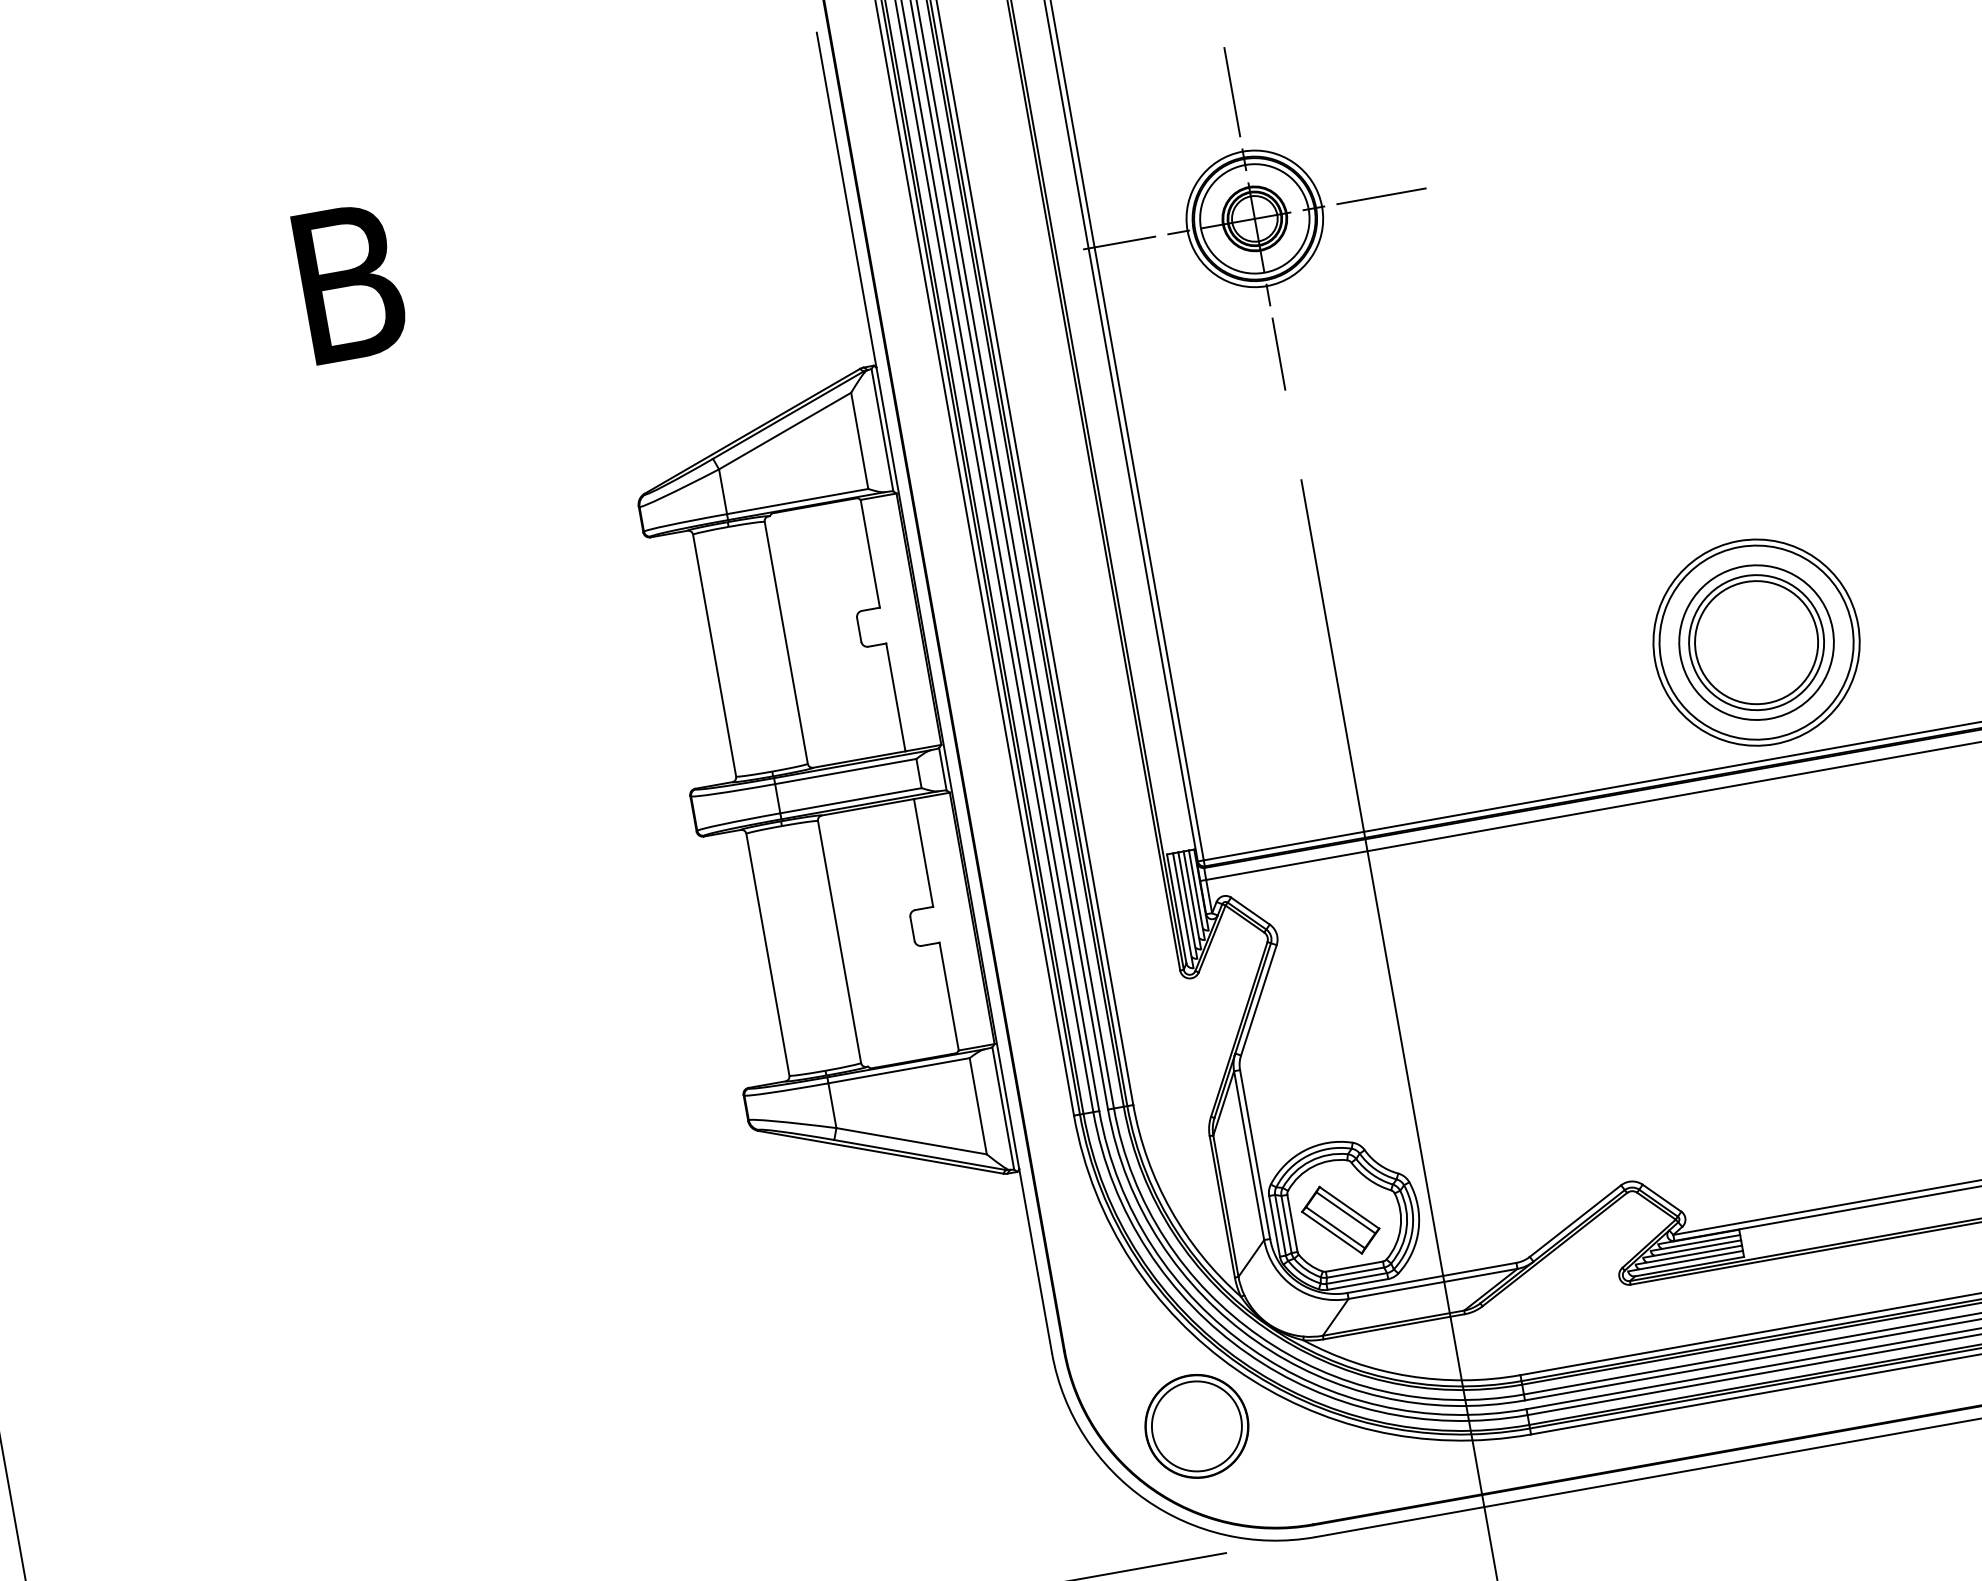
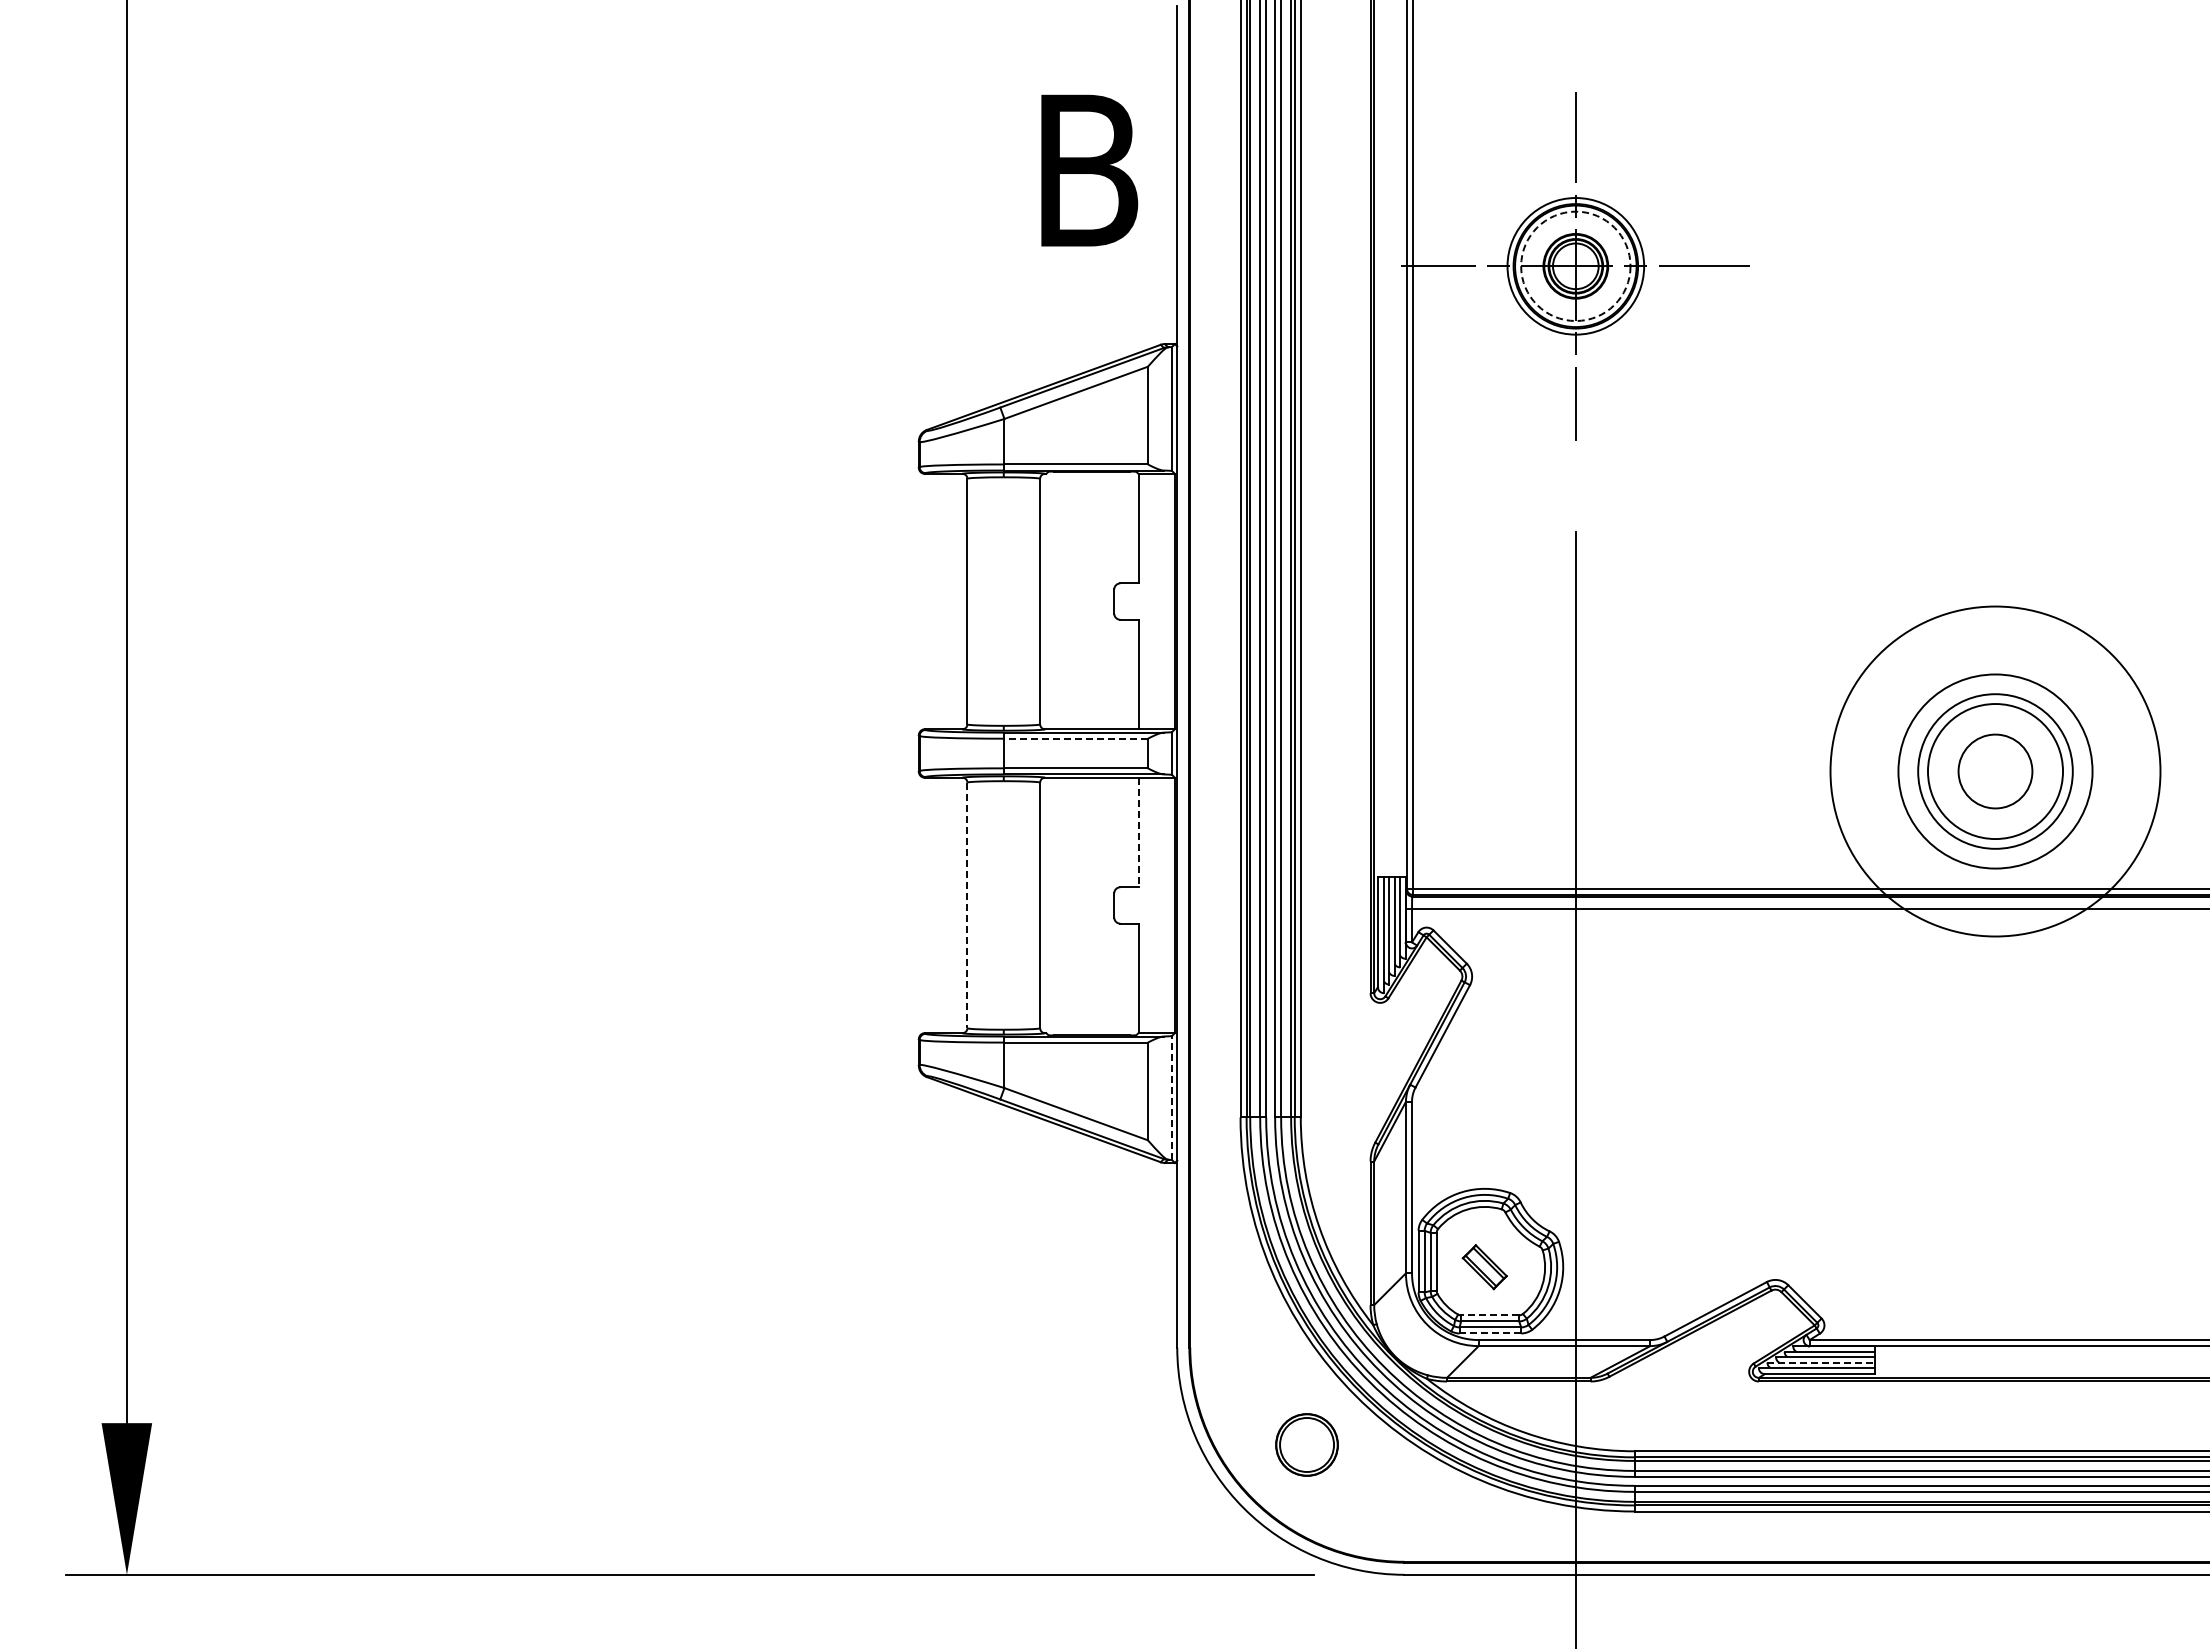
circle: (1254, 219) -> (1575, 266), solid -> dashed
text: (350, 282) -> (1089, 170), moved
circle: (1756, 642) -> (1995, 771), size x0.6
circle: (1756, 642) -> (1995, 771), size x1.6
line: (846, 771) -> (1076, 738), solid -> dashed
line: (923, 852) -> (1138, 832), solid -> dashed
line: (768, 954) -> (967, 905), solid -> dashed
line: (1003, 1107) -> (1172, 1097), solid -> dashed
part: (1340, 1219) -> (1484, 1266), size x0.6
line: (1688, 1254) -> (1821, 1362), solid -> dashed
line: (1353, 1266) -> (1489, 1315), solid -> dashed
line: (1357, 1284) -> (1490, 1333), solid -> dashed
part: (1196, 1426) -> (1306, 1444), size x0.6

